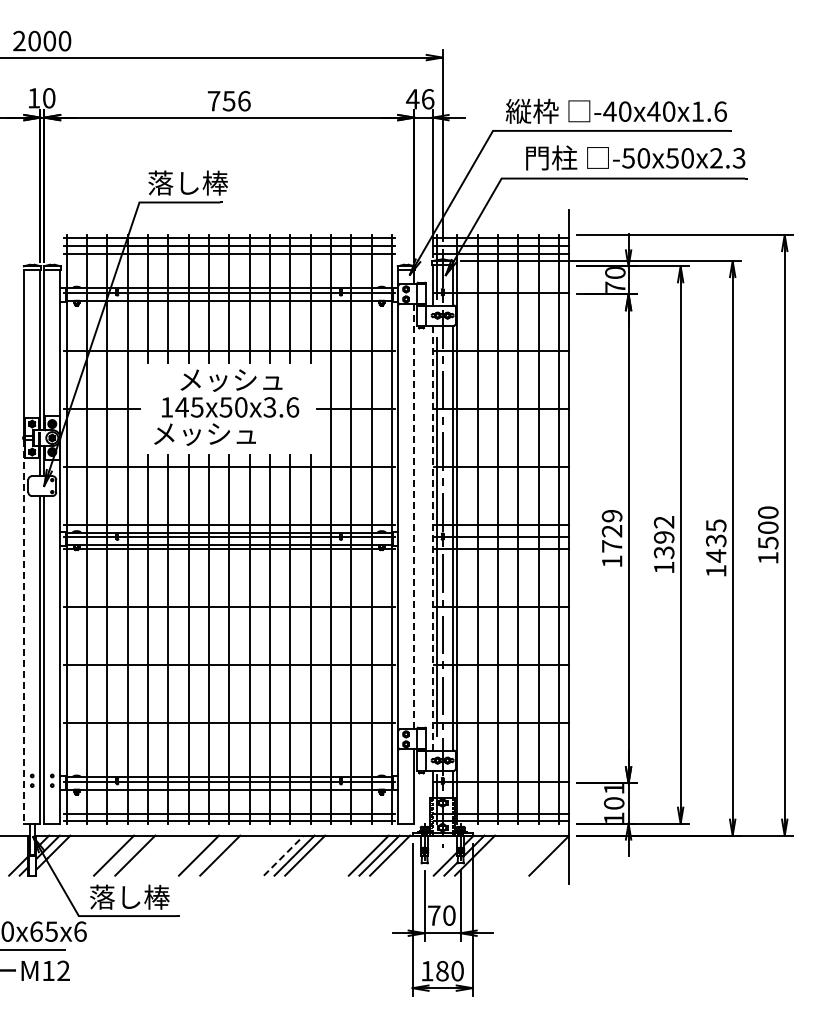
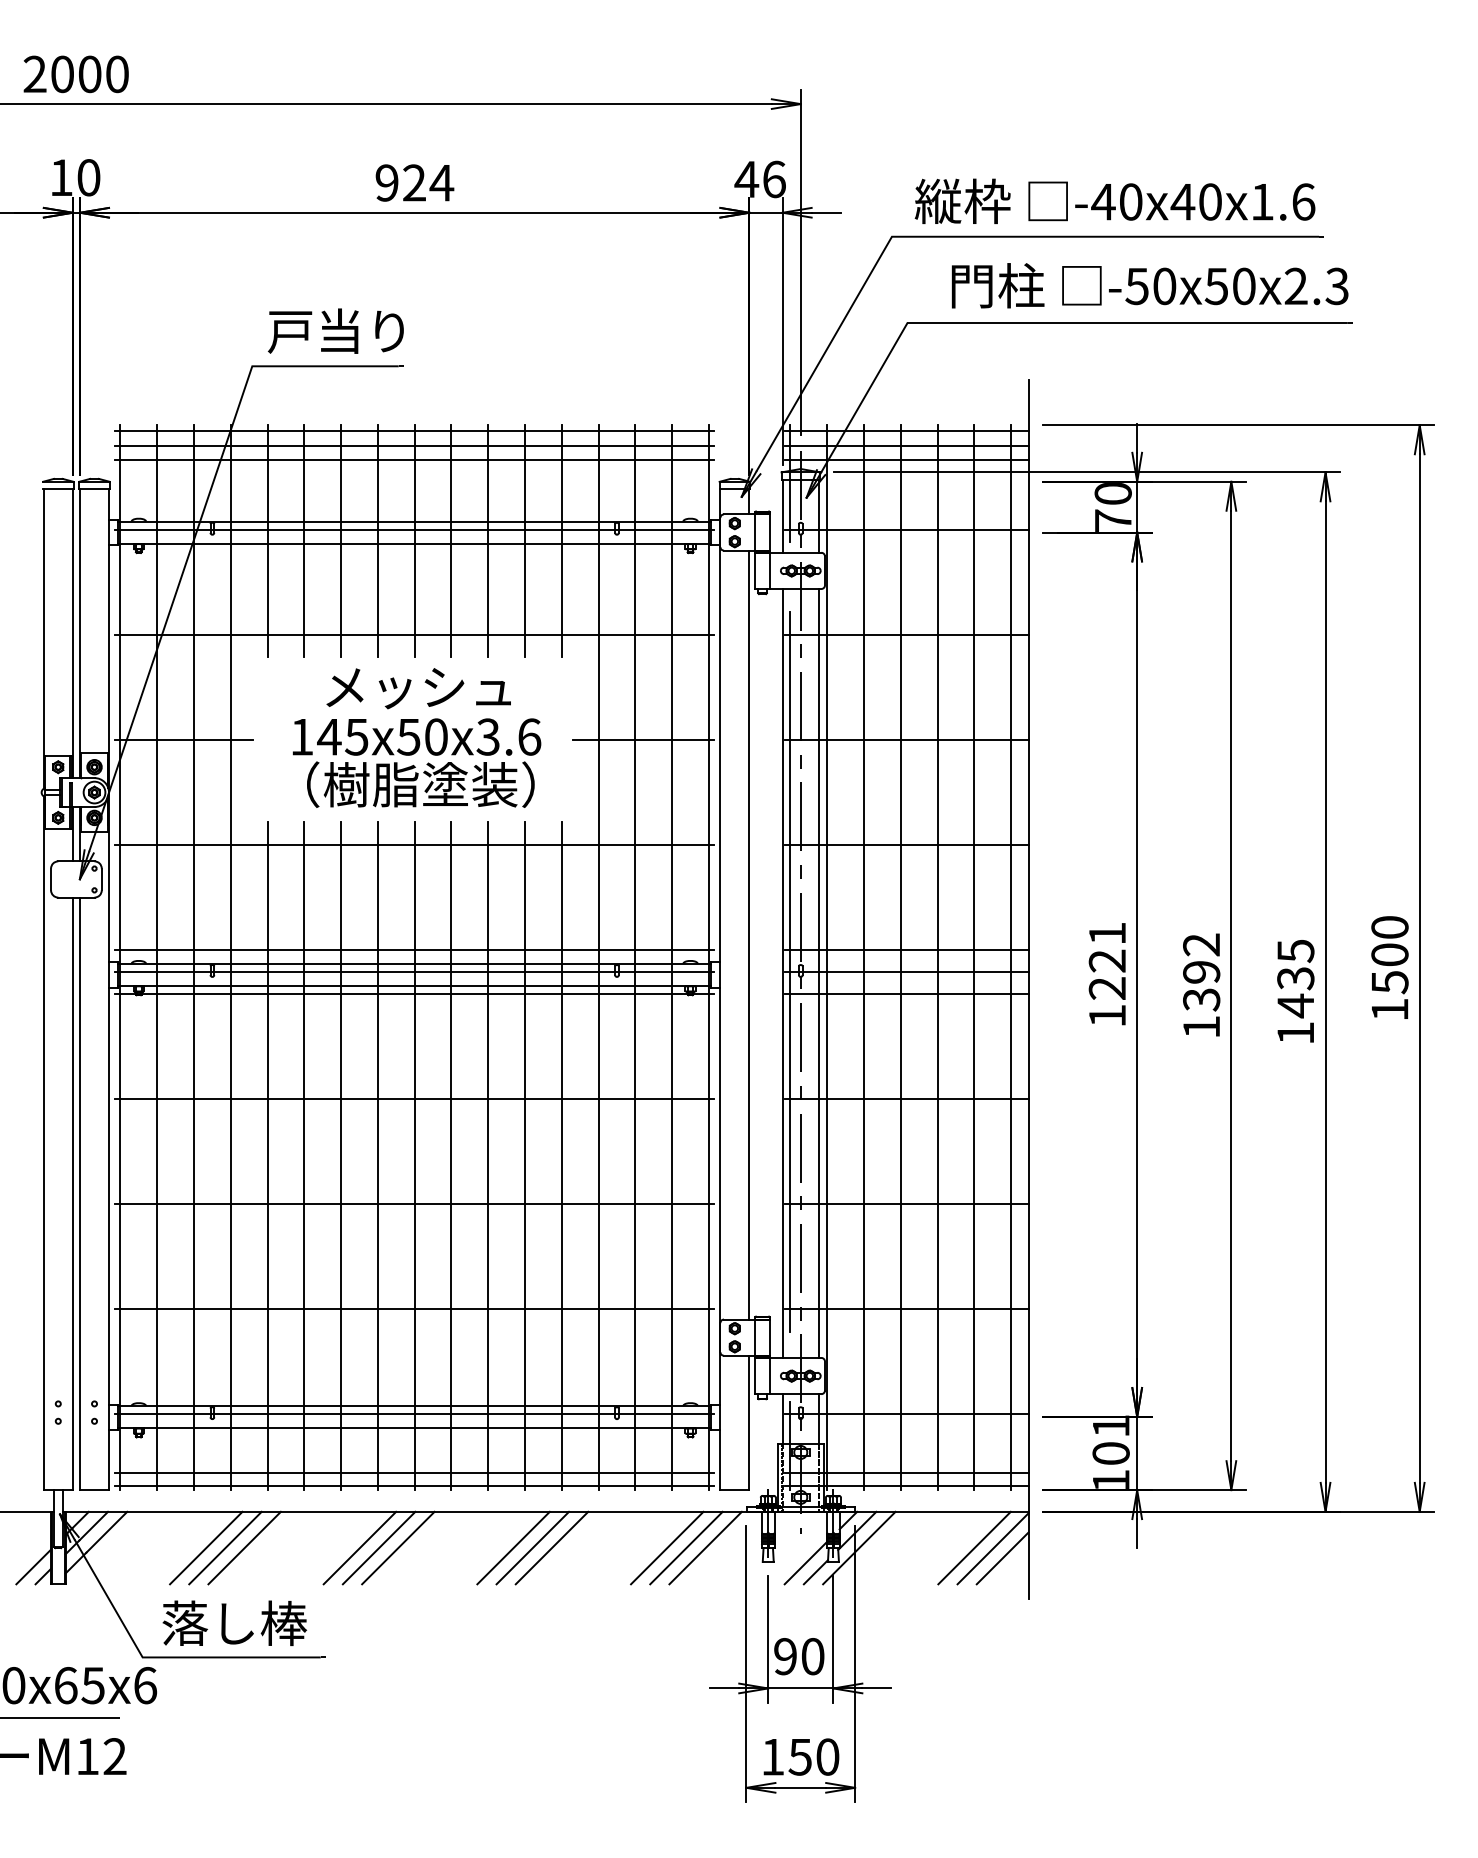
text: (229, 100) -> (415, 181), 756 -> 924
text: (187, 182) -> (339, 330), 落し棒 -> 戸当り
text: (224, 433) -> (406, 784), メッシュ -> （樹脂塗装）
line: (414, 517) -> (749, 936), dashed -> solid
text: (611, 531) -> (1106, 961), 1729 -> 1221
line: (432, 538) -> (782, 974), dashed -> solid
line: (24, 631) -> (44, 1142), dashed -> solid
line: (124, 855) -> (225, 1547), added
line: (209, 855) -> (378, 1547), added
line: (284, 855) -> (514, 1547), dashed -> solid
line: (538, 855) -> (974, 1547), added
line: (553, 861) -> (1001, 1558), added
text: (434, 915) -> (786, 1656), 70 -> 90
text: (442, 971) -> (800, 1757), 180 -> 150

